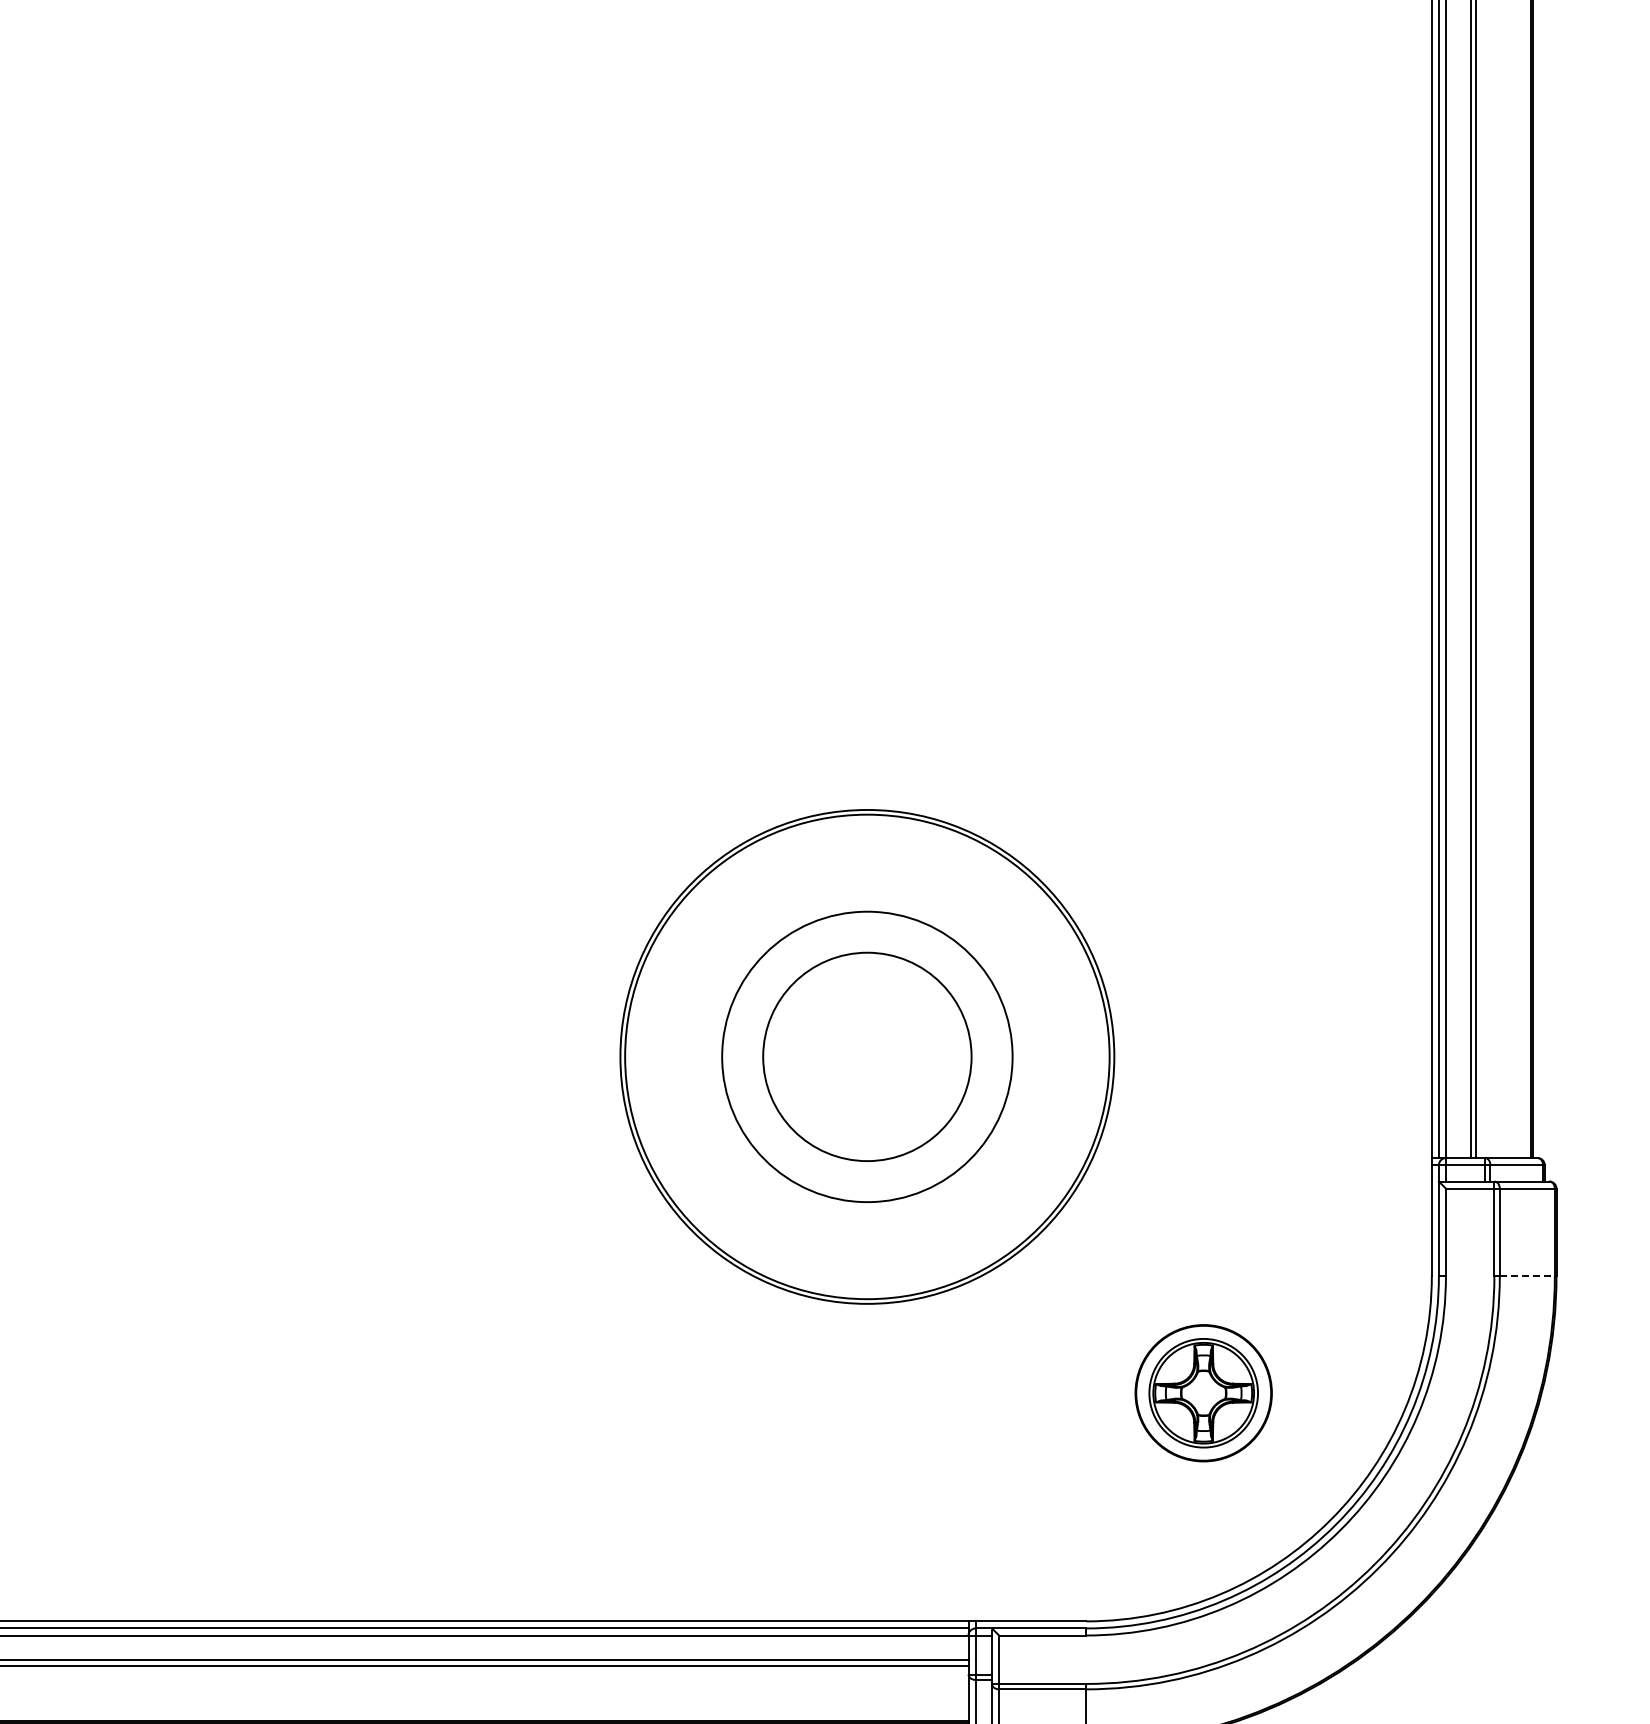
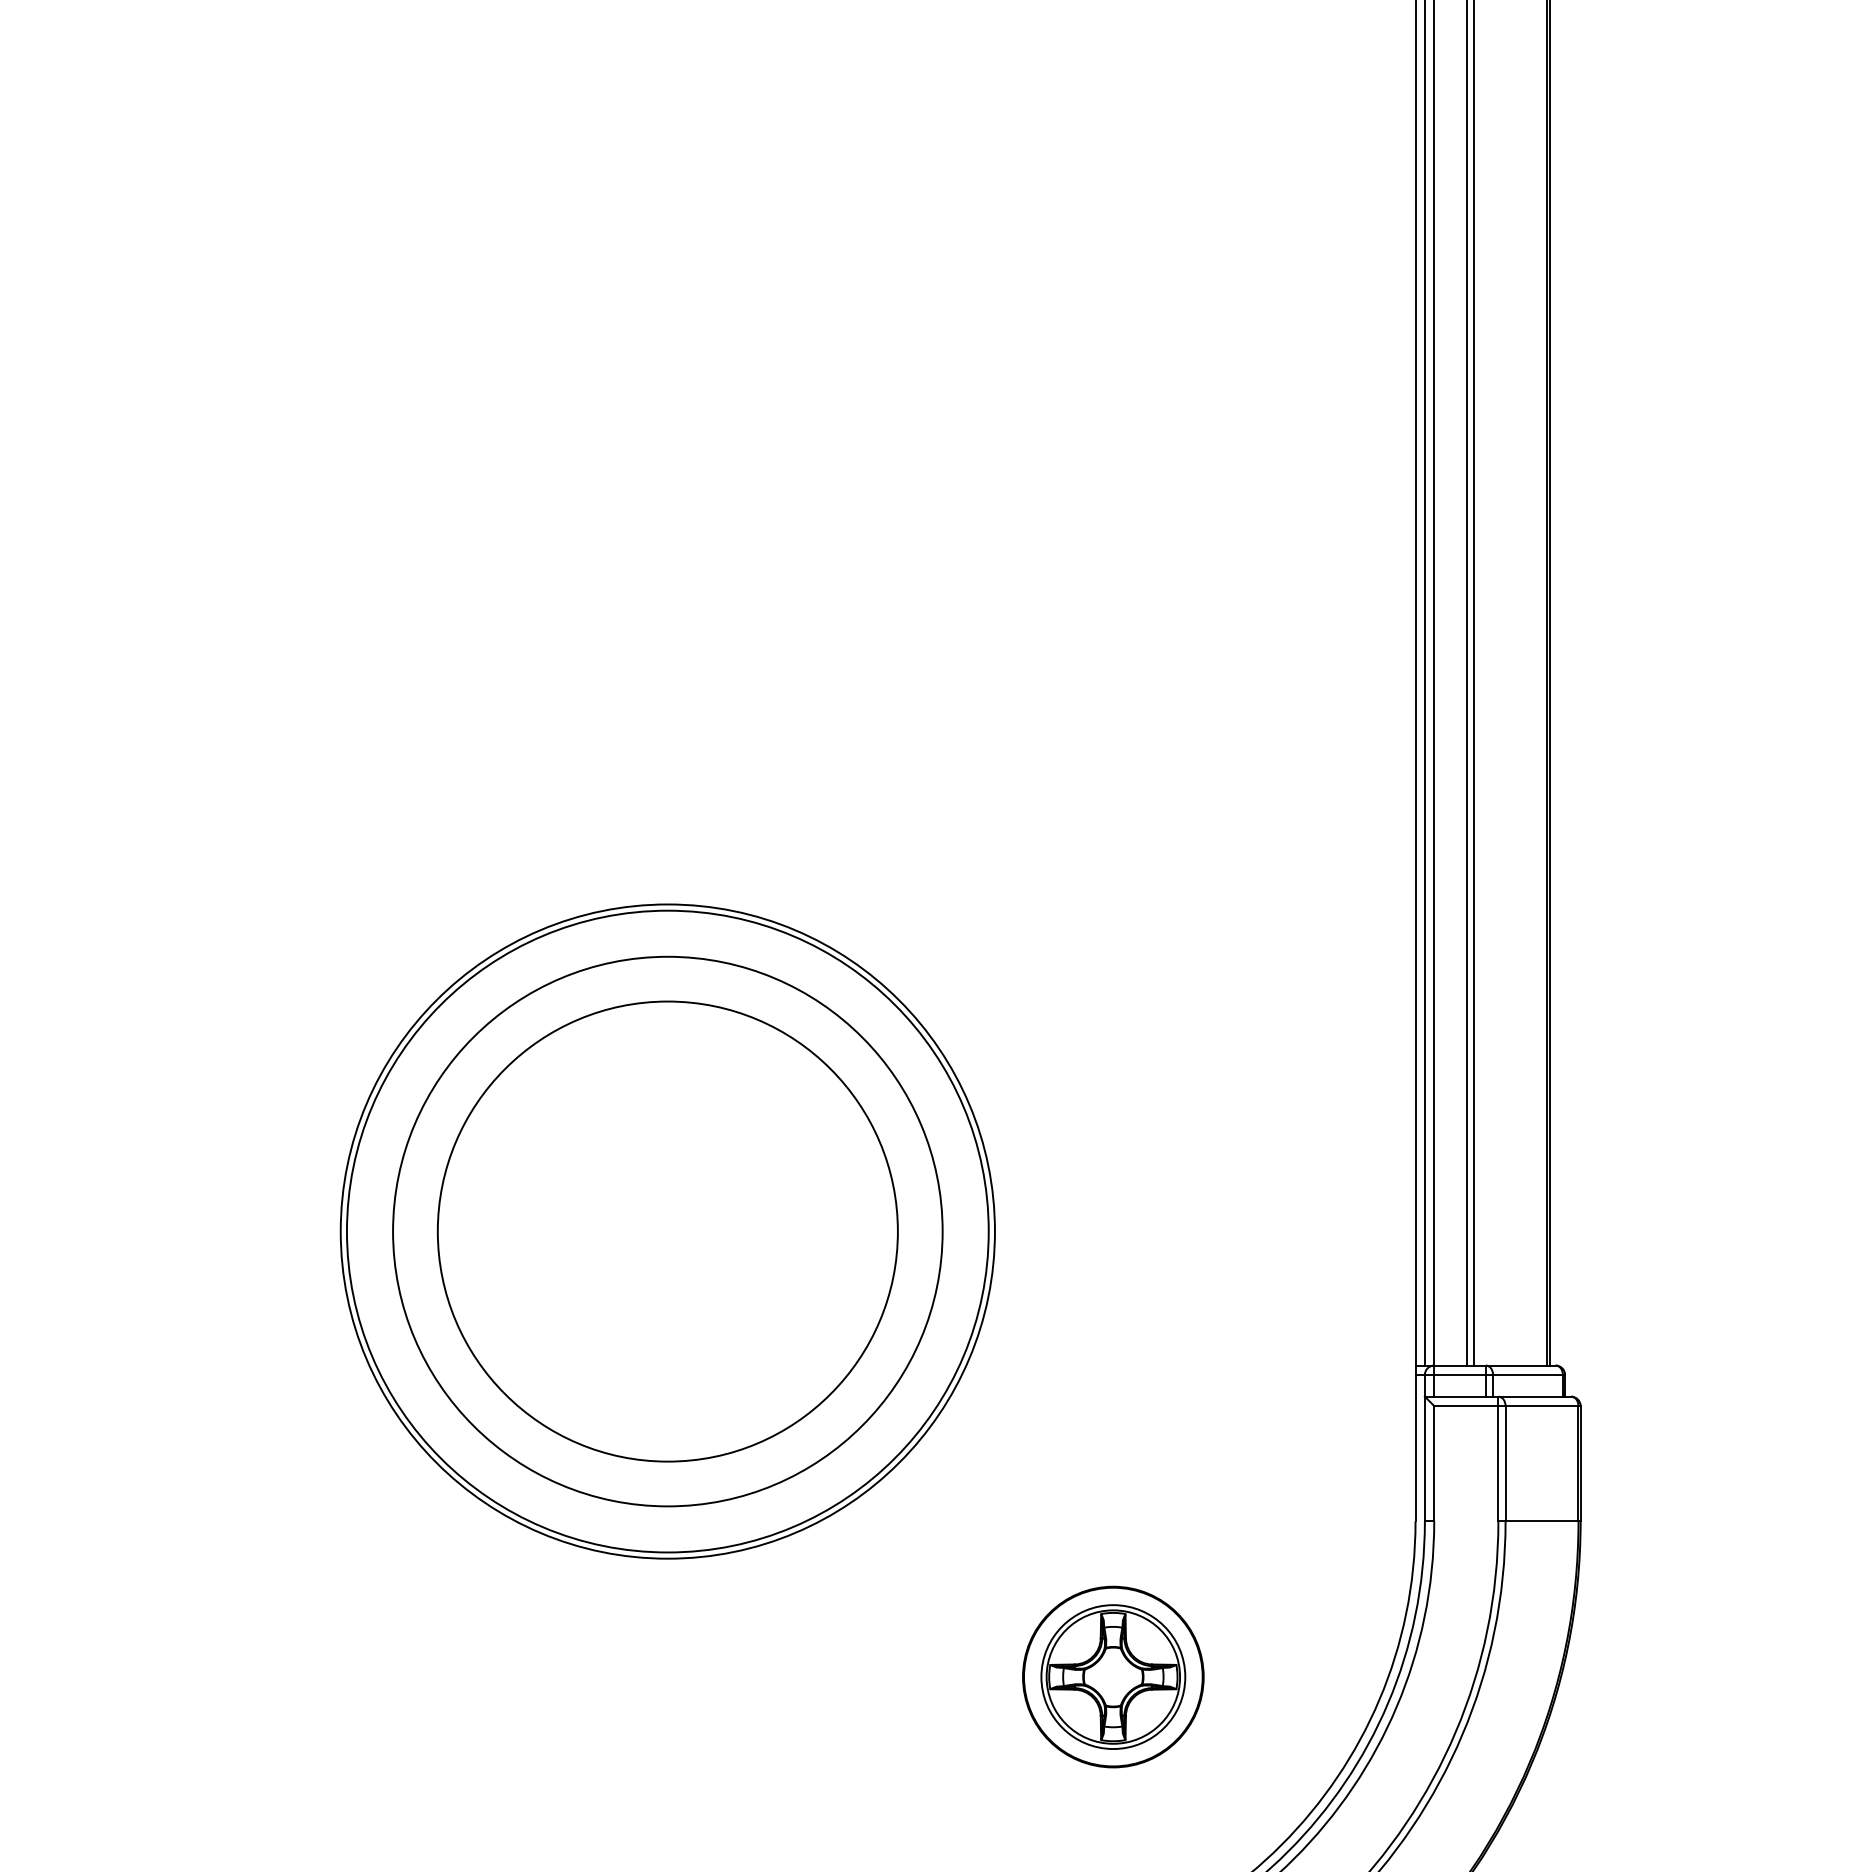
circle: (866, 1056) -> (666, 1231), size x1.43
circle: (867, 1056) -> (668, 1231), size x1.67
line: (1527, 1275) -> (1542, 1521), dashed -> solid

